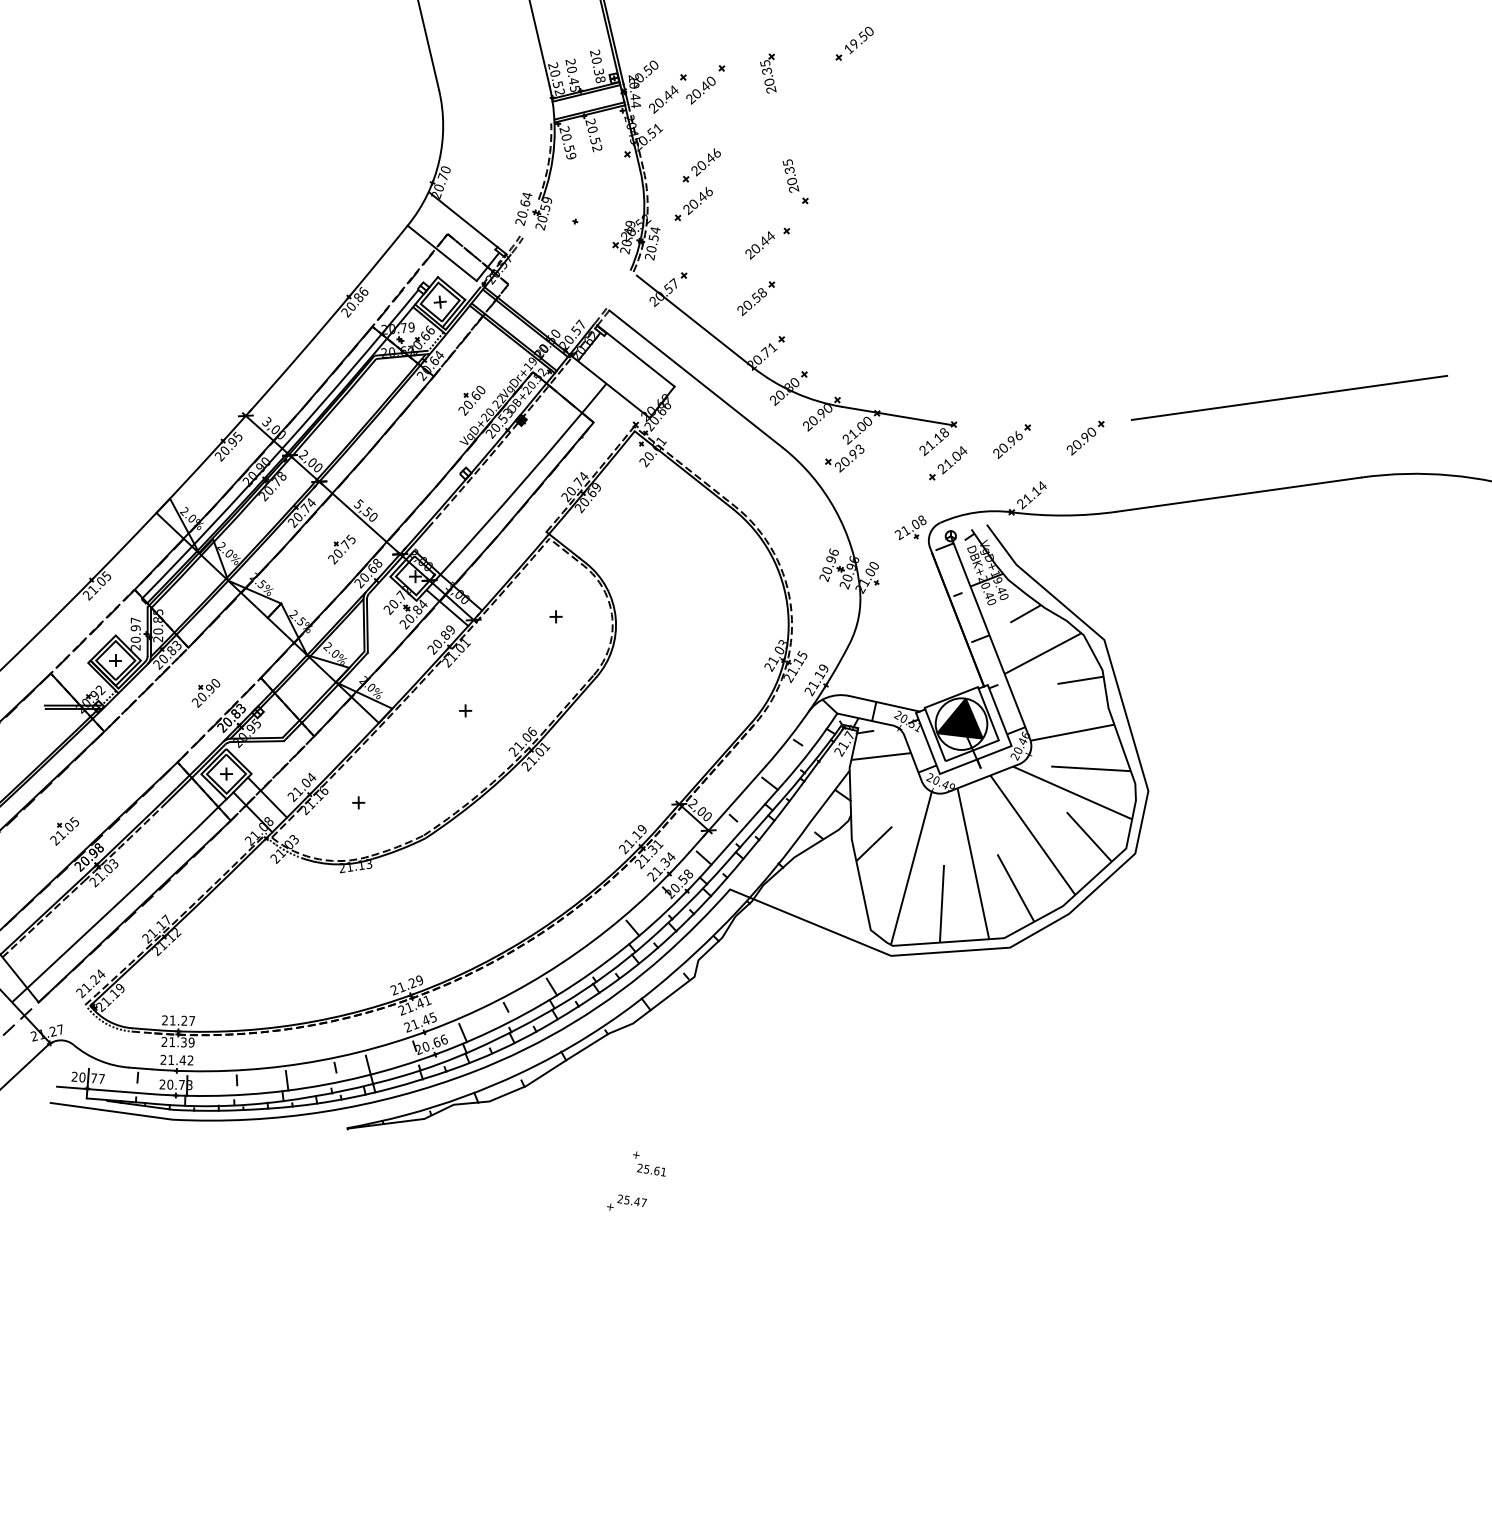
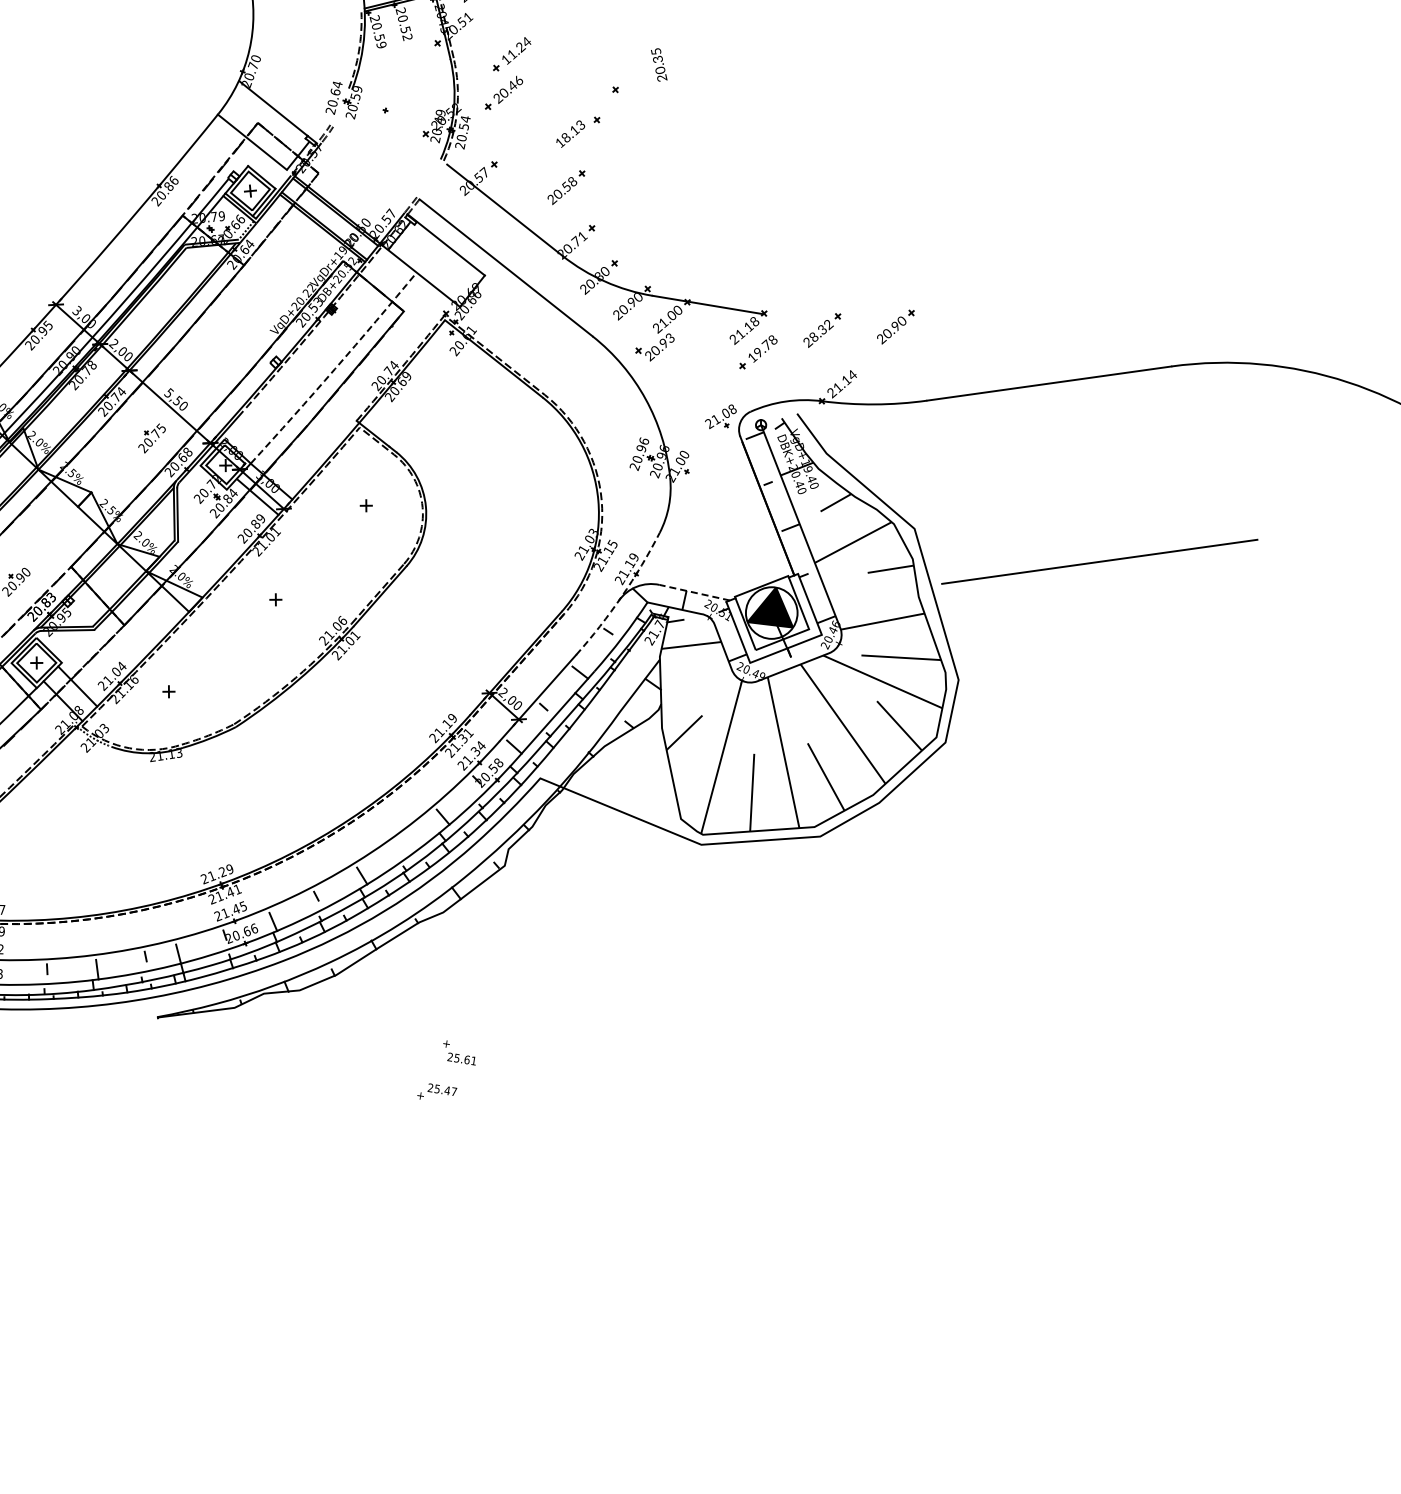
text: (705, 162) -> (515, 51), 20.46 -> 11.24
text: (790, 175) -> (658, 64), moved
text: (759, 245) -> (569, 134), 20.44 -> 18.13
line: (1289, 397) -> (1099, 561), moved
part: (471, 400) -> (281, 289), removed
text: (1011, 441) -> (821, 330), 20.96 -> 28.32
text: (952, 460) -> (762, 349), 21.04 -> 19.78
arc: (524, 480) -> (334, 369), solid -> dashed
line: (884, 703) -> (694, 592), solid -> dashed
arc: (811, 707) -> (621, 596), solid -> dashed

